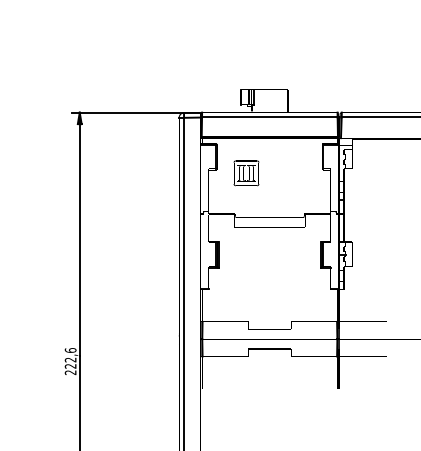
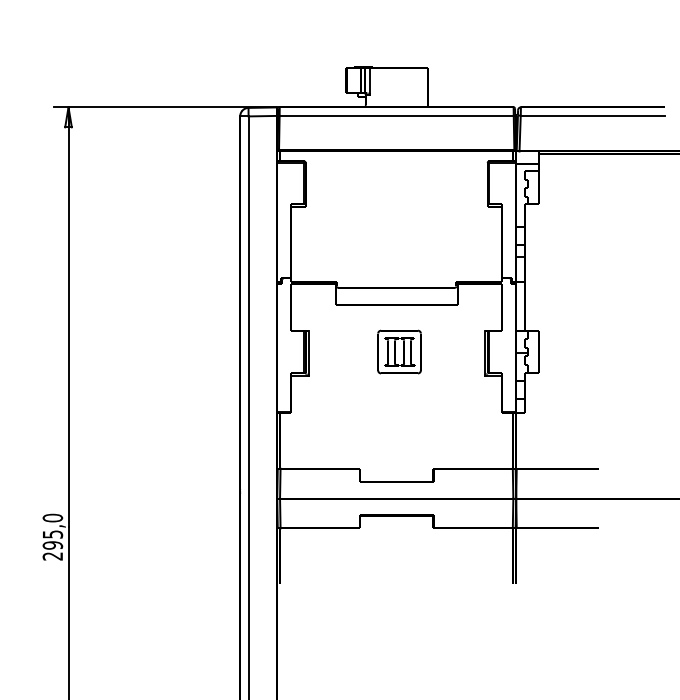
part: (246, 173) -> (399, 352), moved
text: (70, 358) -> (52, 531), 222,6 -> 295,0

